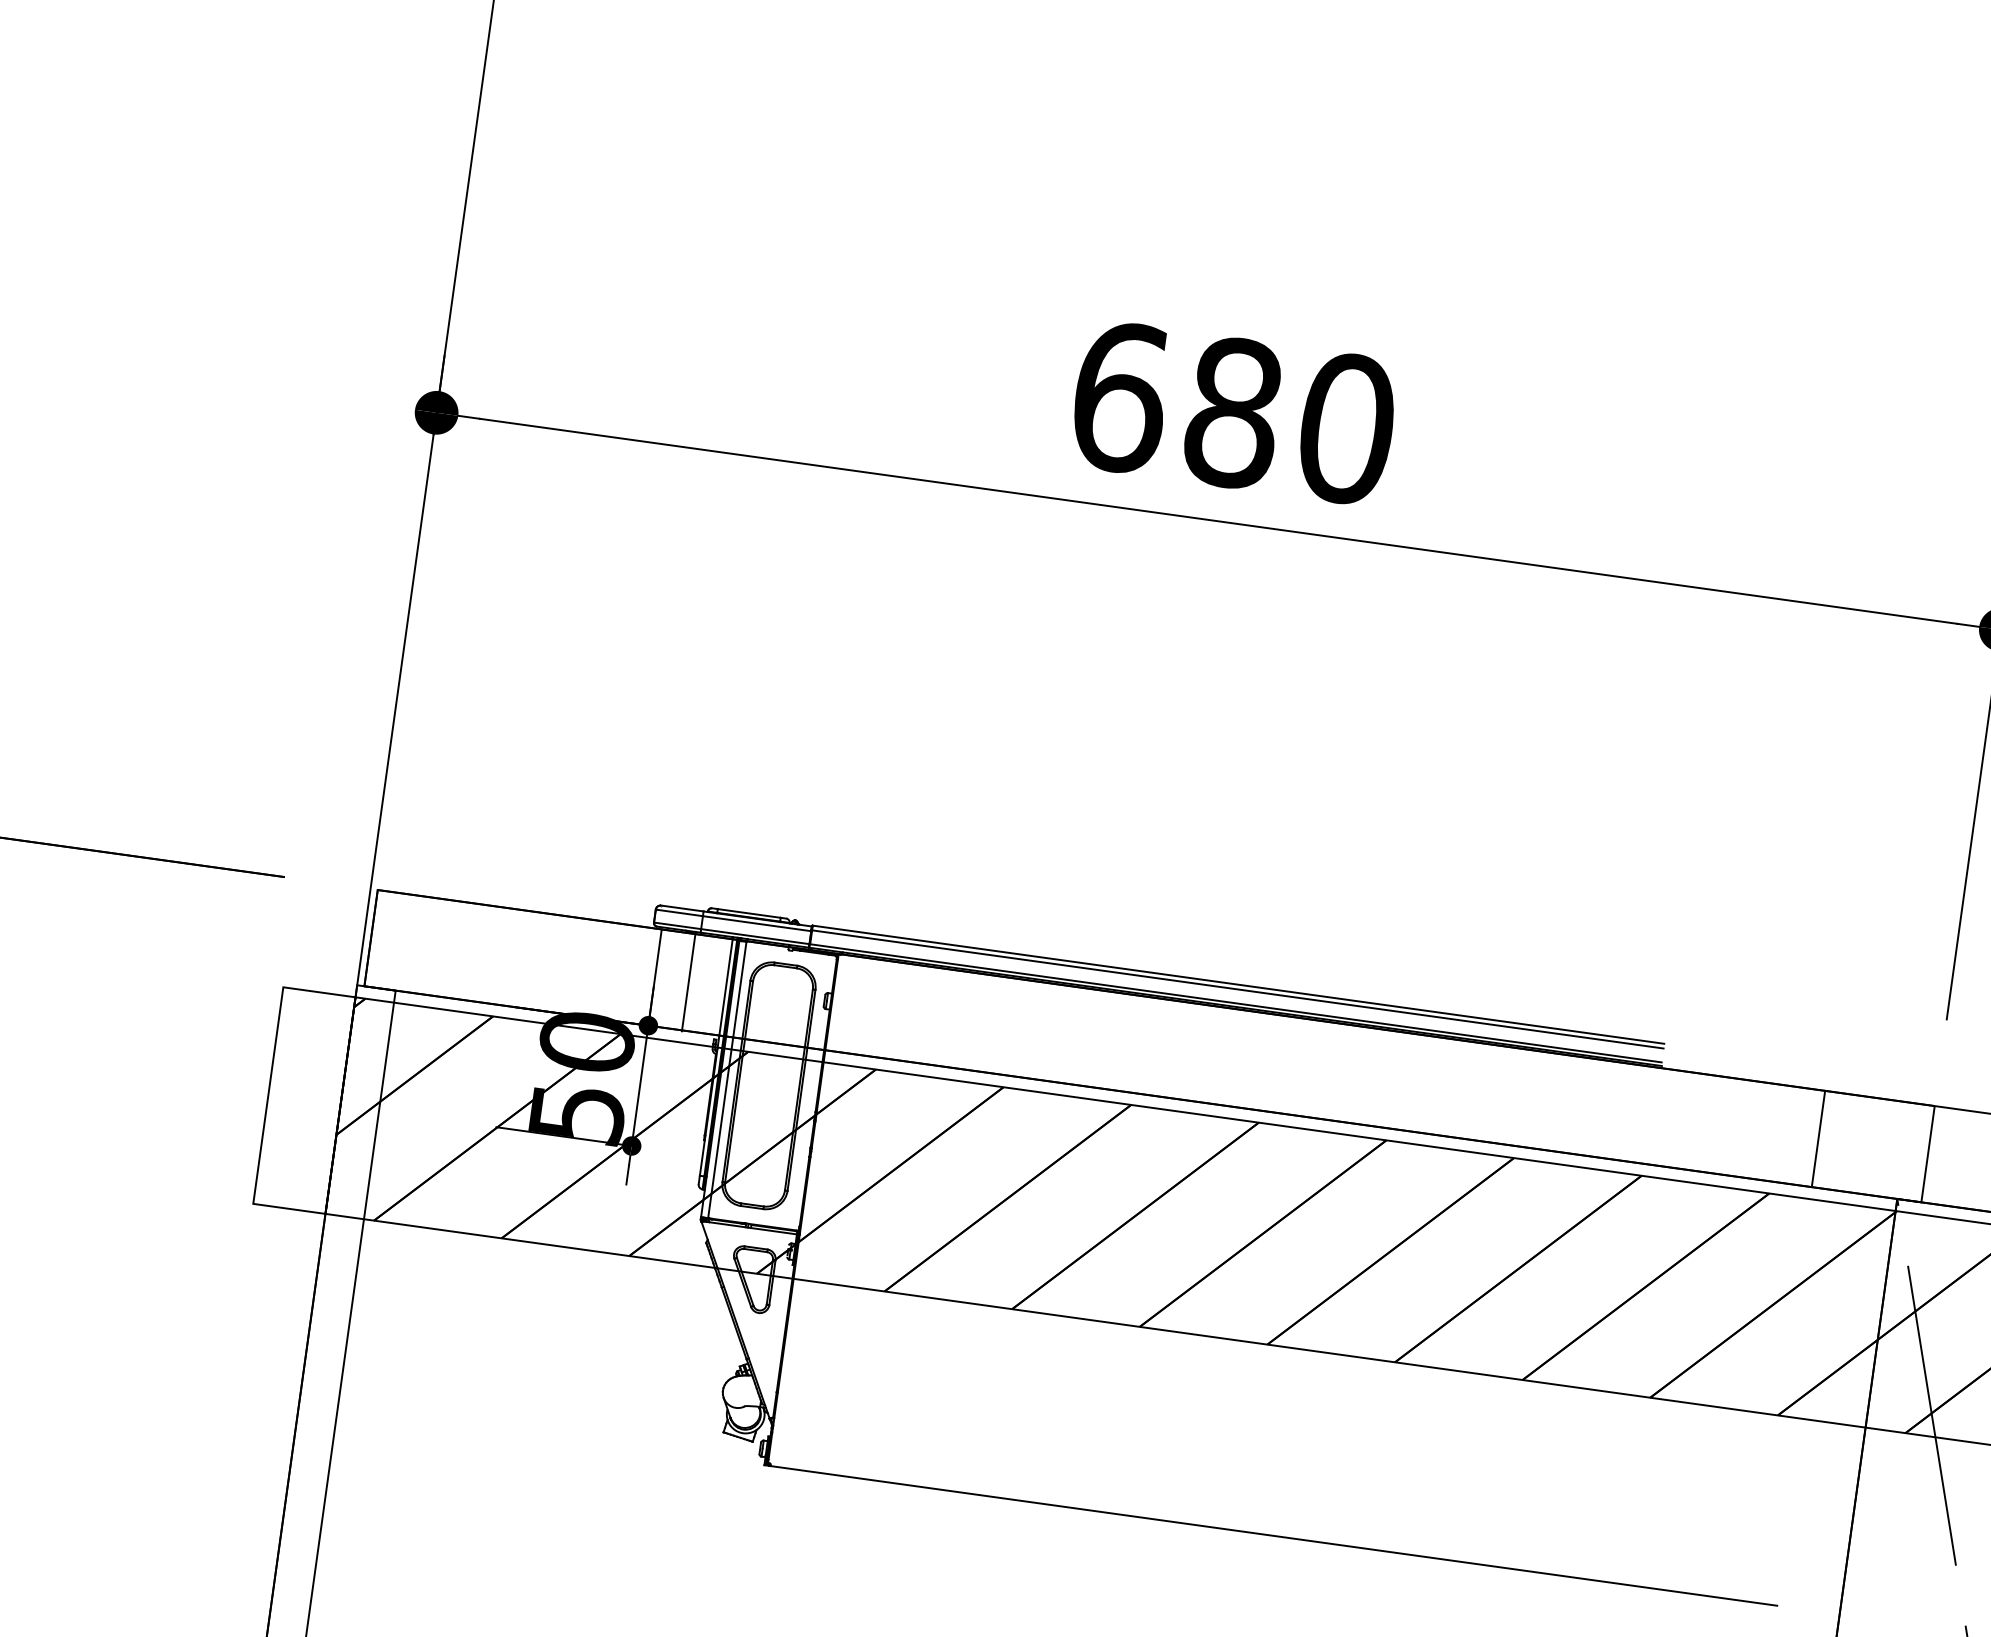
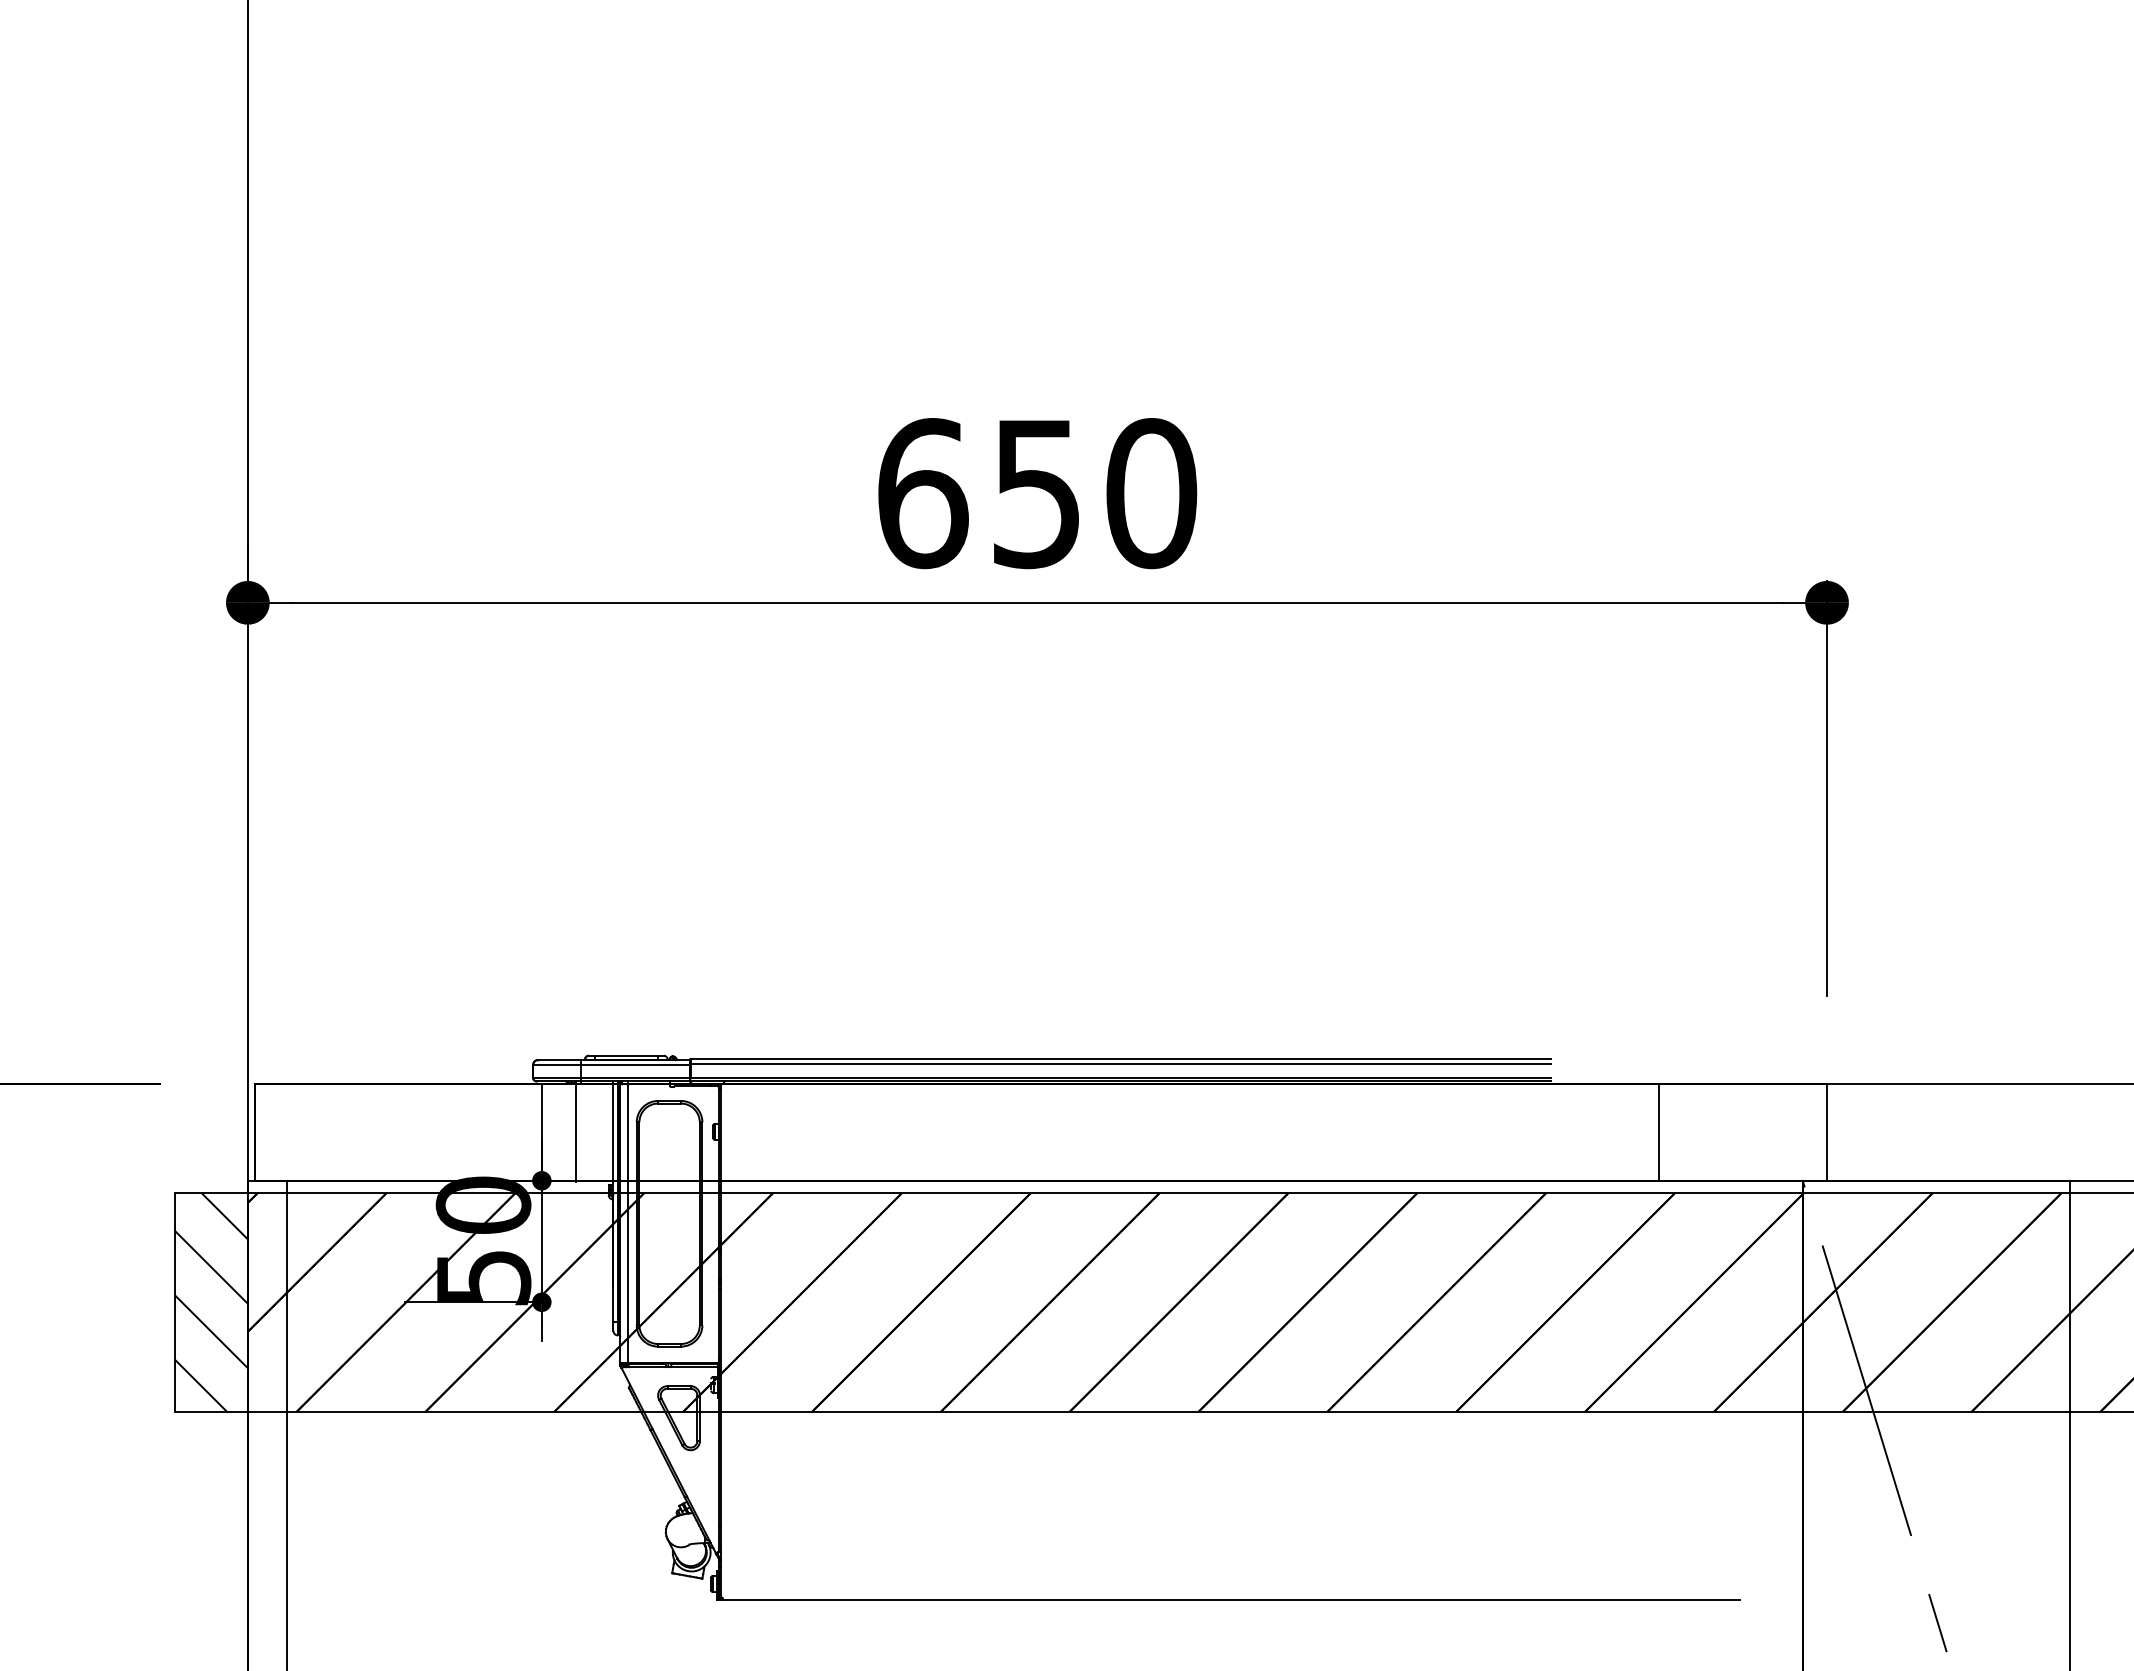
text: (1233, 413) -> (1037, 493), 680 -> 650
hatch: (303, 1099) -> (210, 1301), added
line: (1818, 1138) -> (1659, 1131), moved

